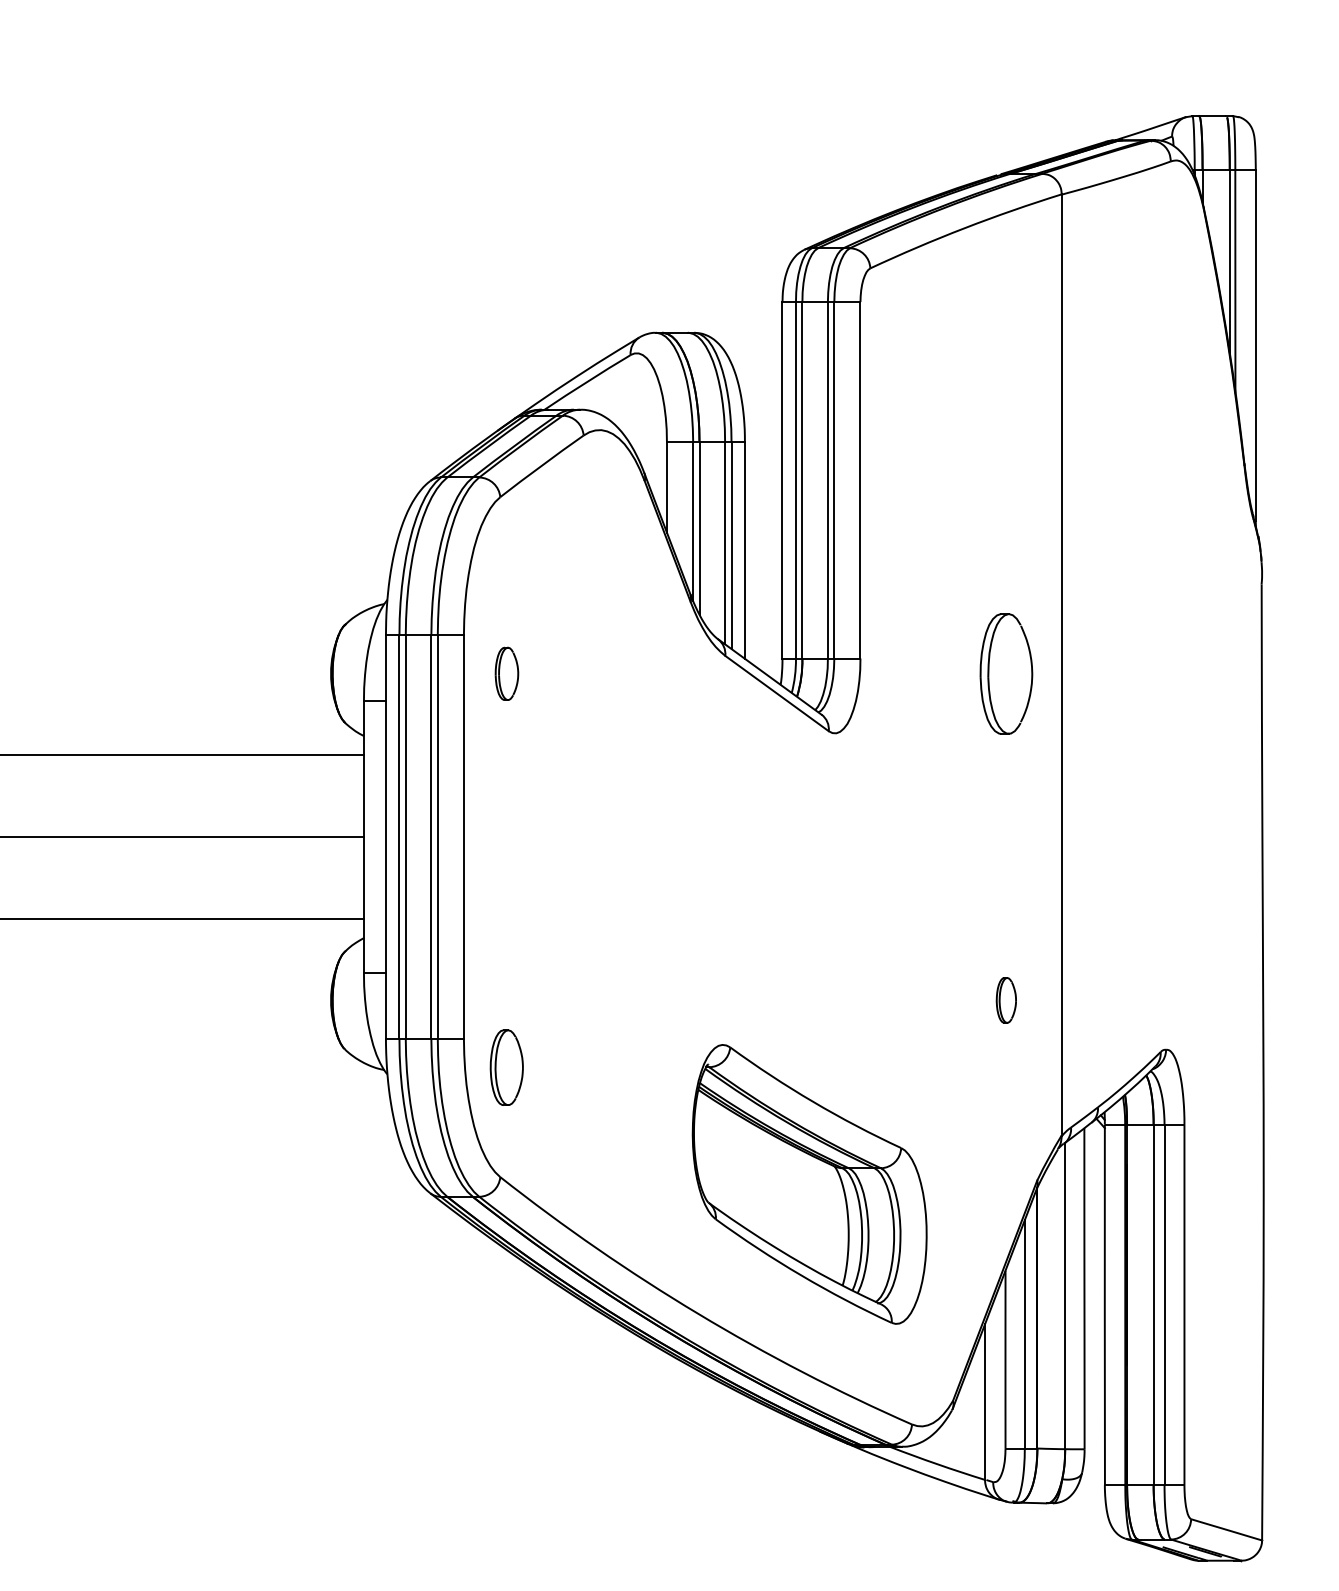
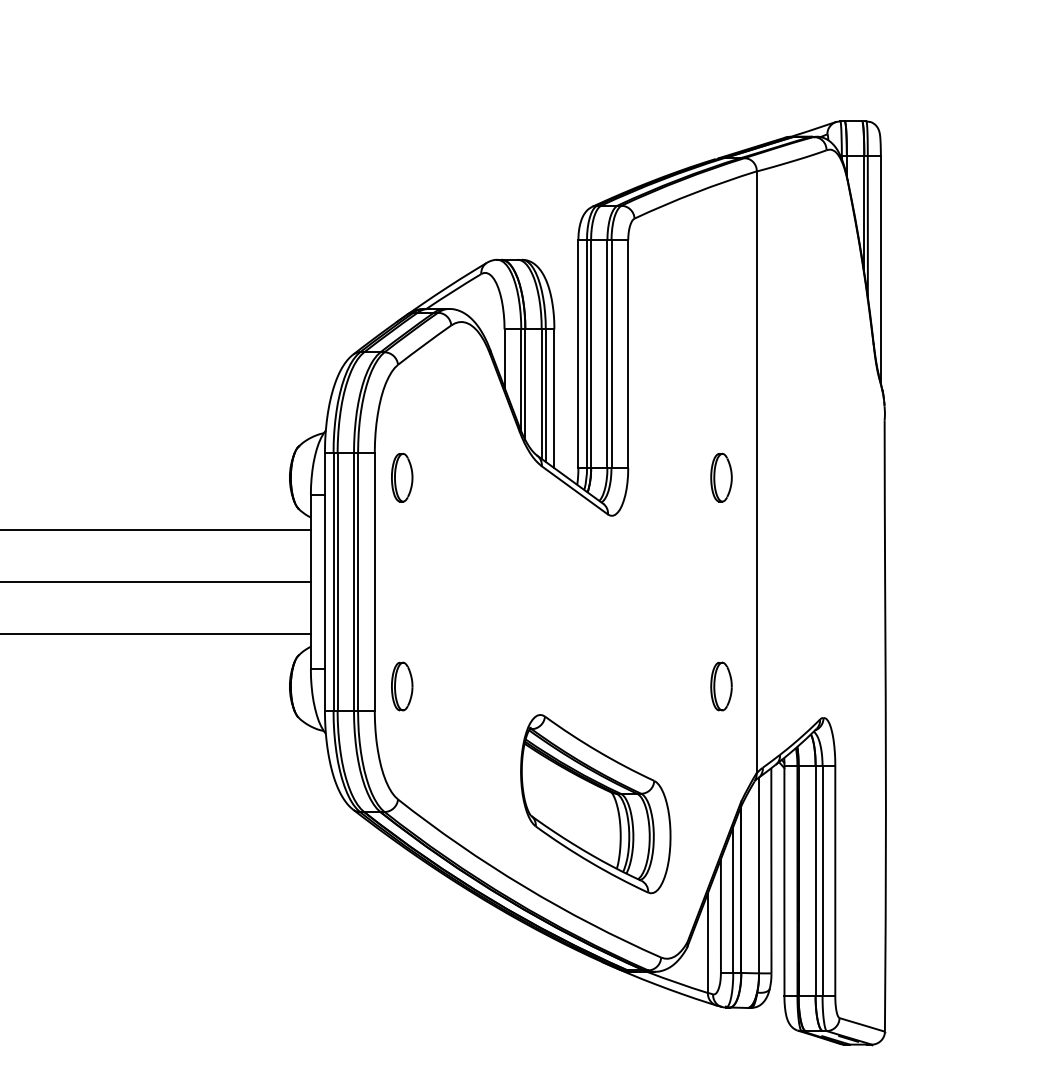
part: (507, 673) -> (402, 477), size x1.43
part: (1006, 673) -> (721, 477), size x0.62
part: (1006, 1000) -> (721, 686), size x1.67
part: (507, 1067) -> (402, 686), moved

